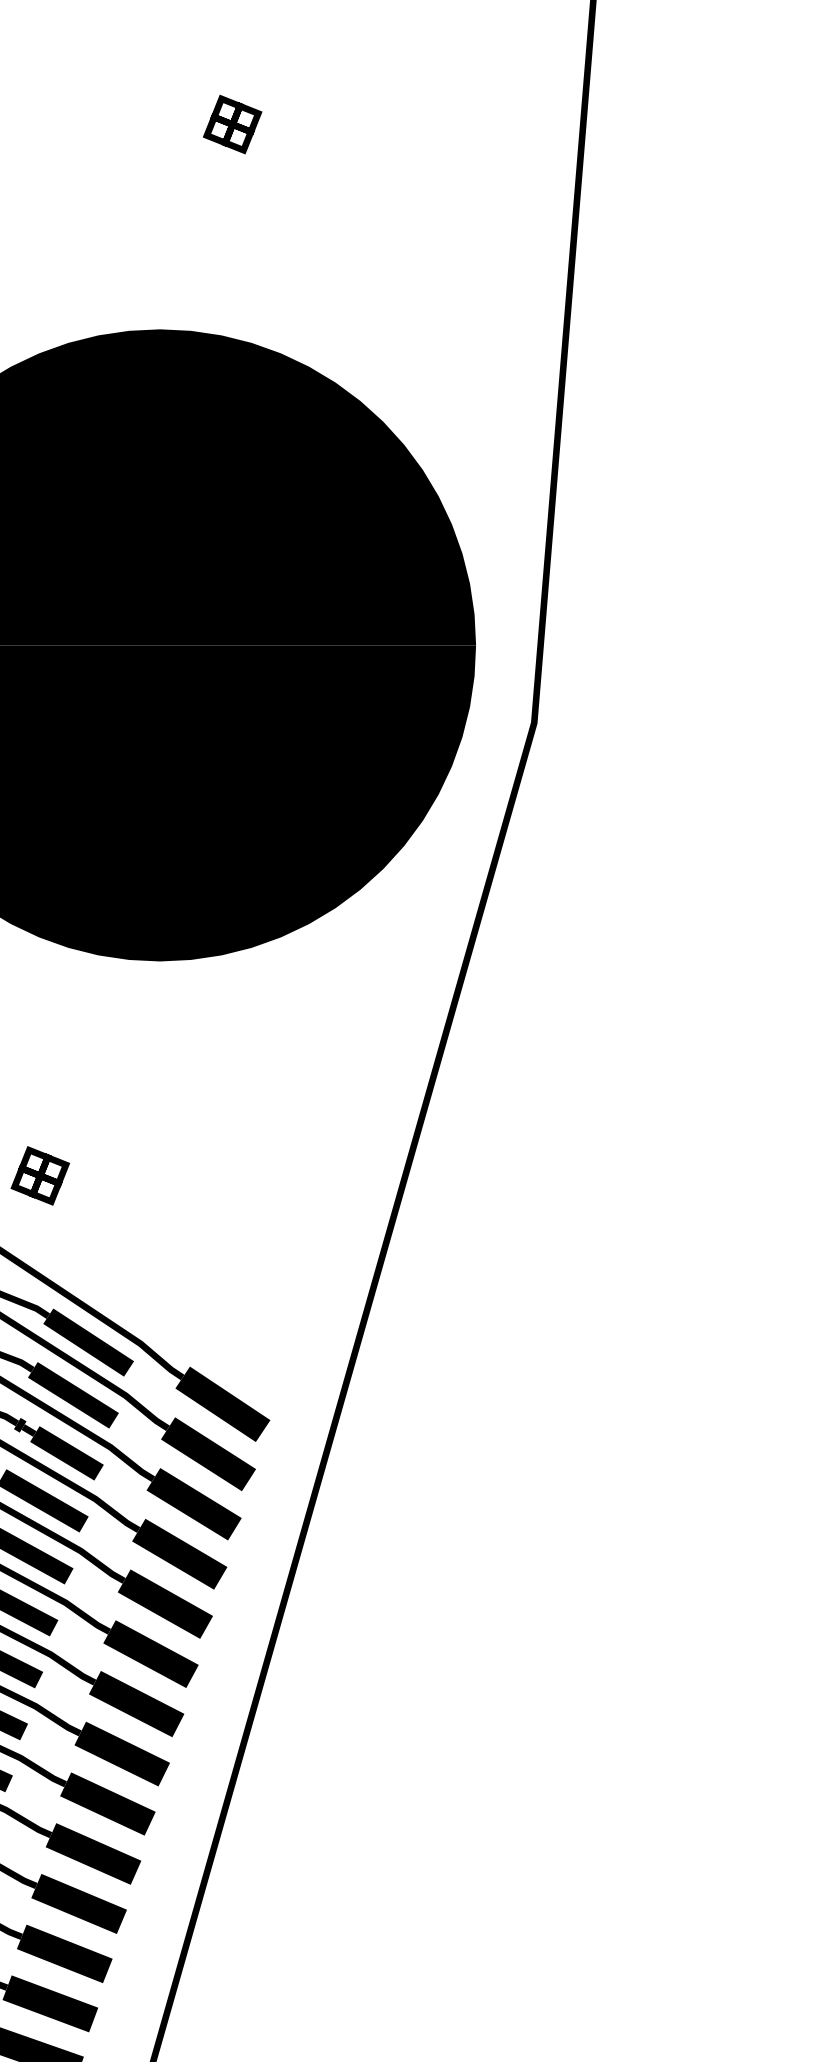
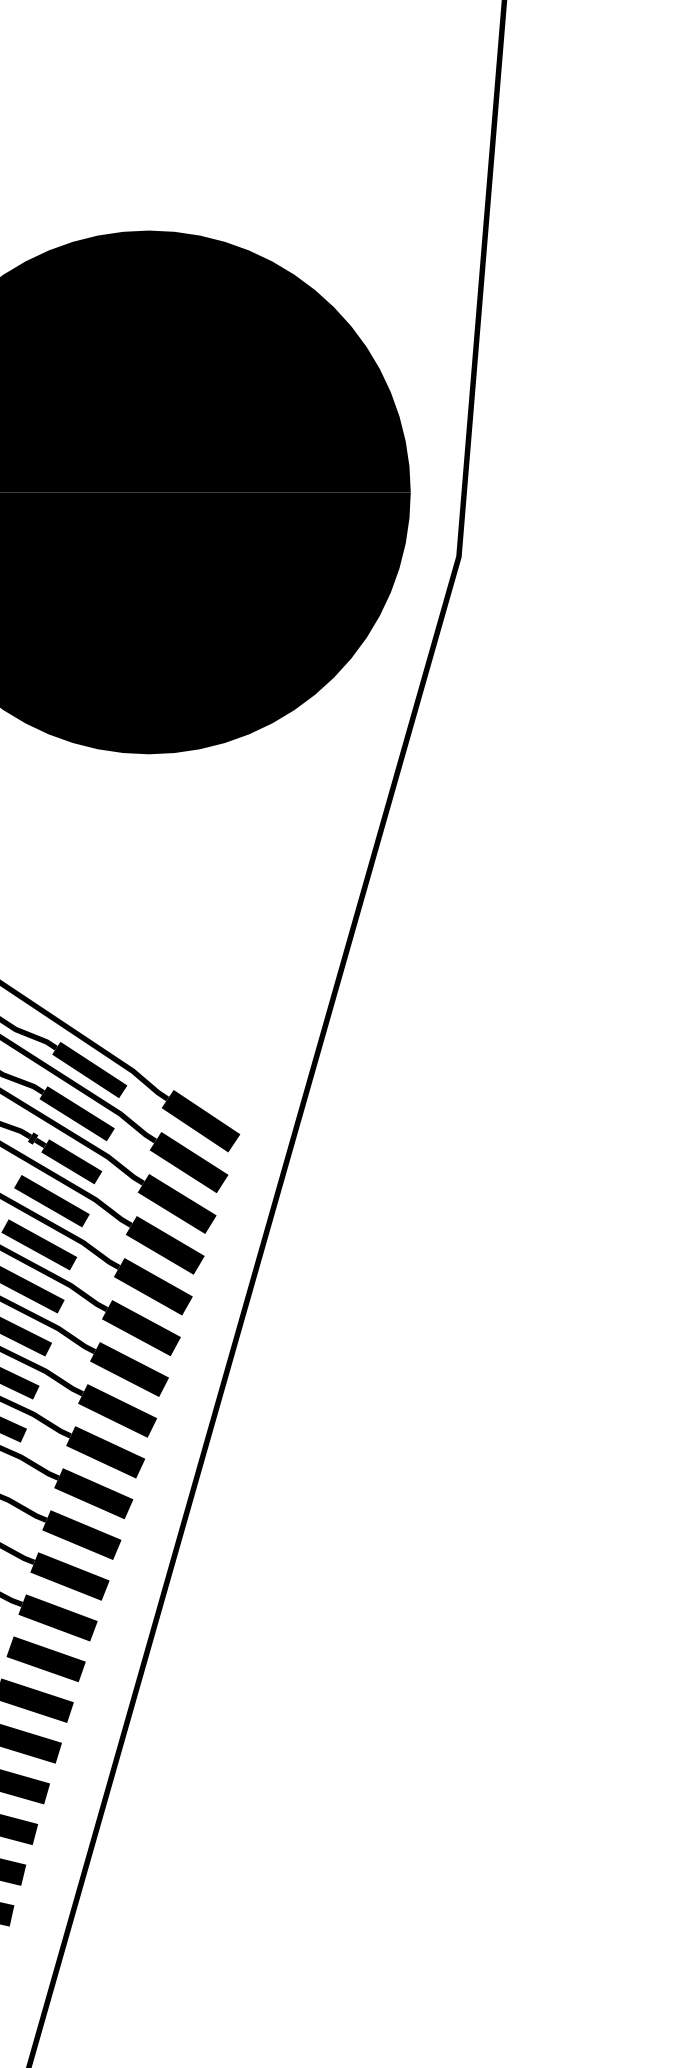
part: (231, 124) -> (208, 60), removed
part: (40, 1175) -> (49, 931), removed

